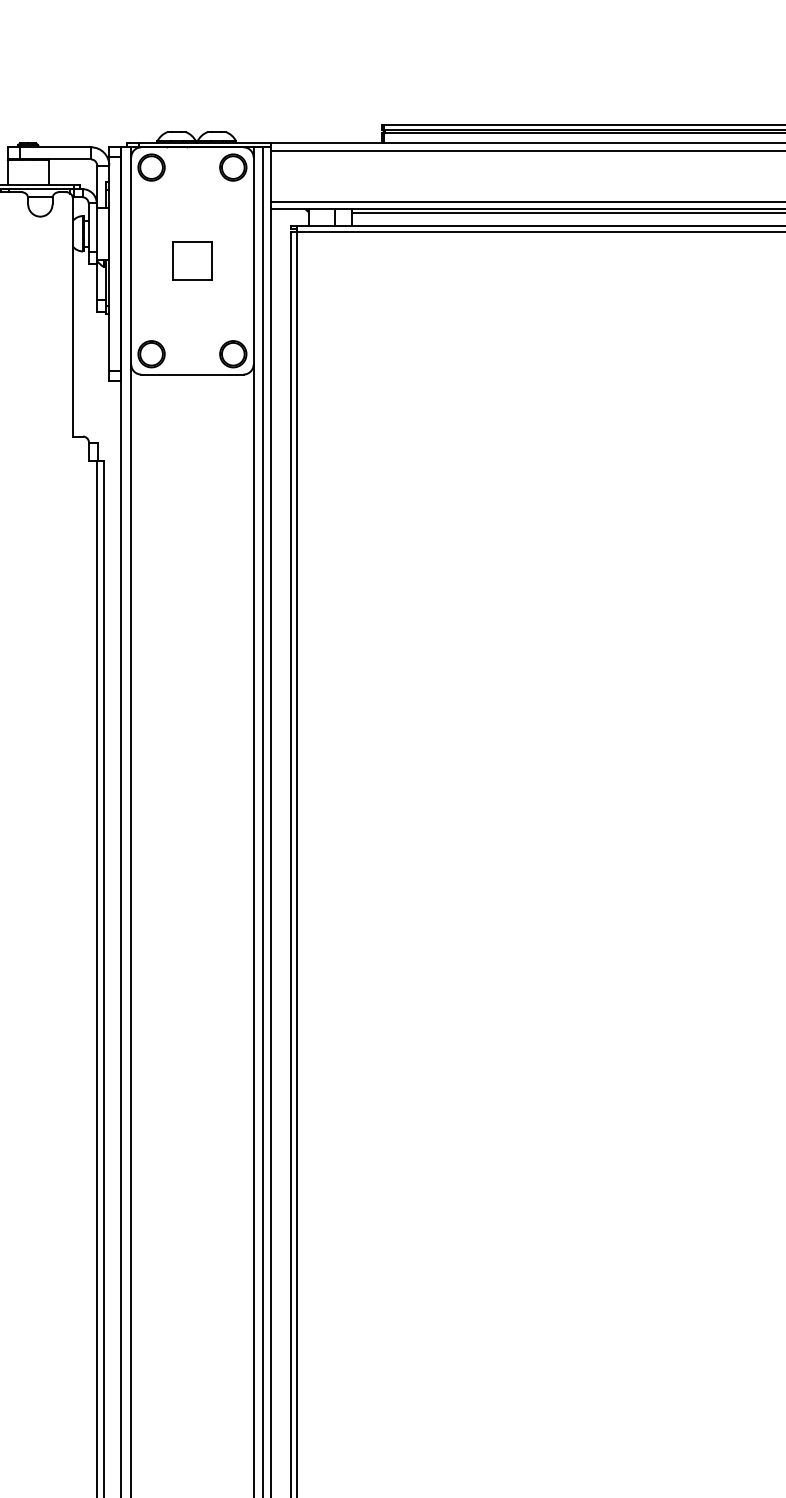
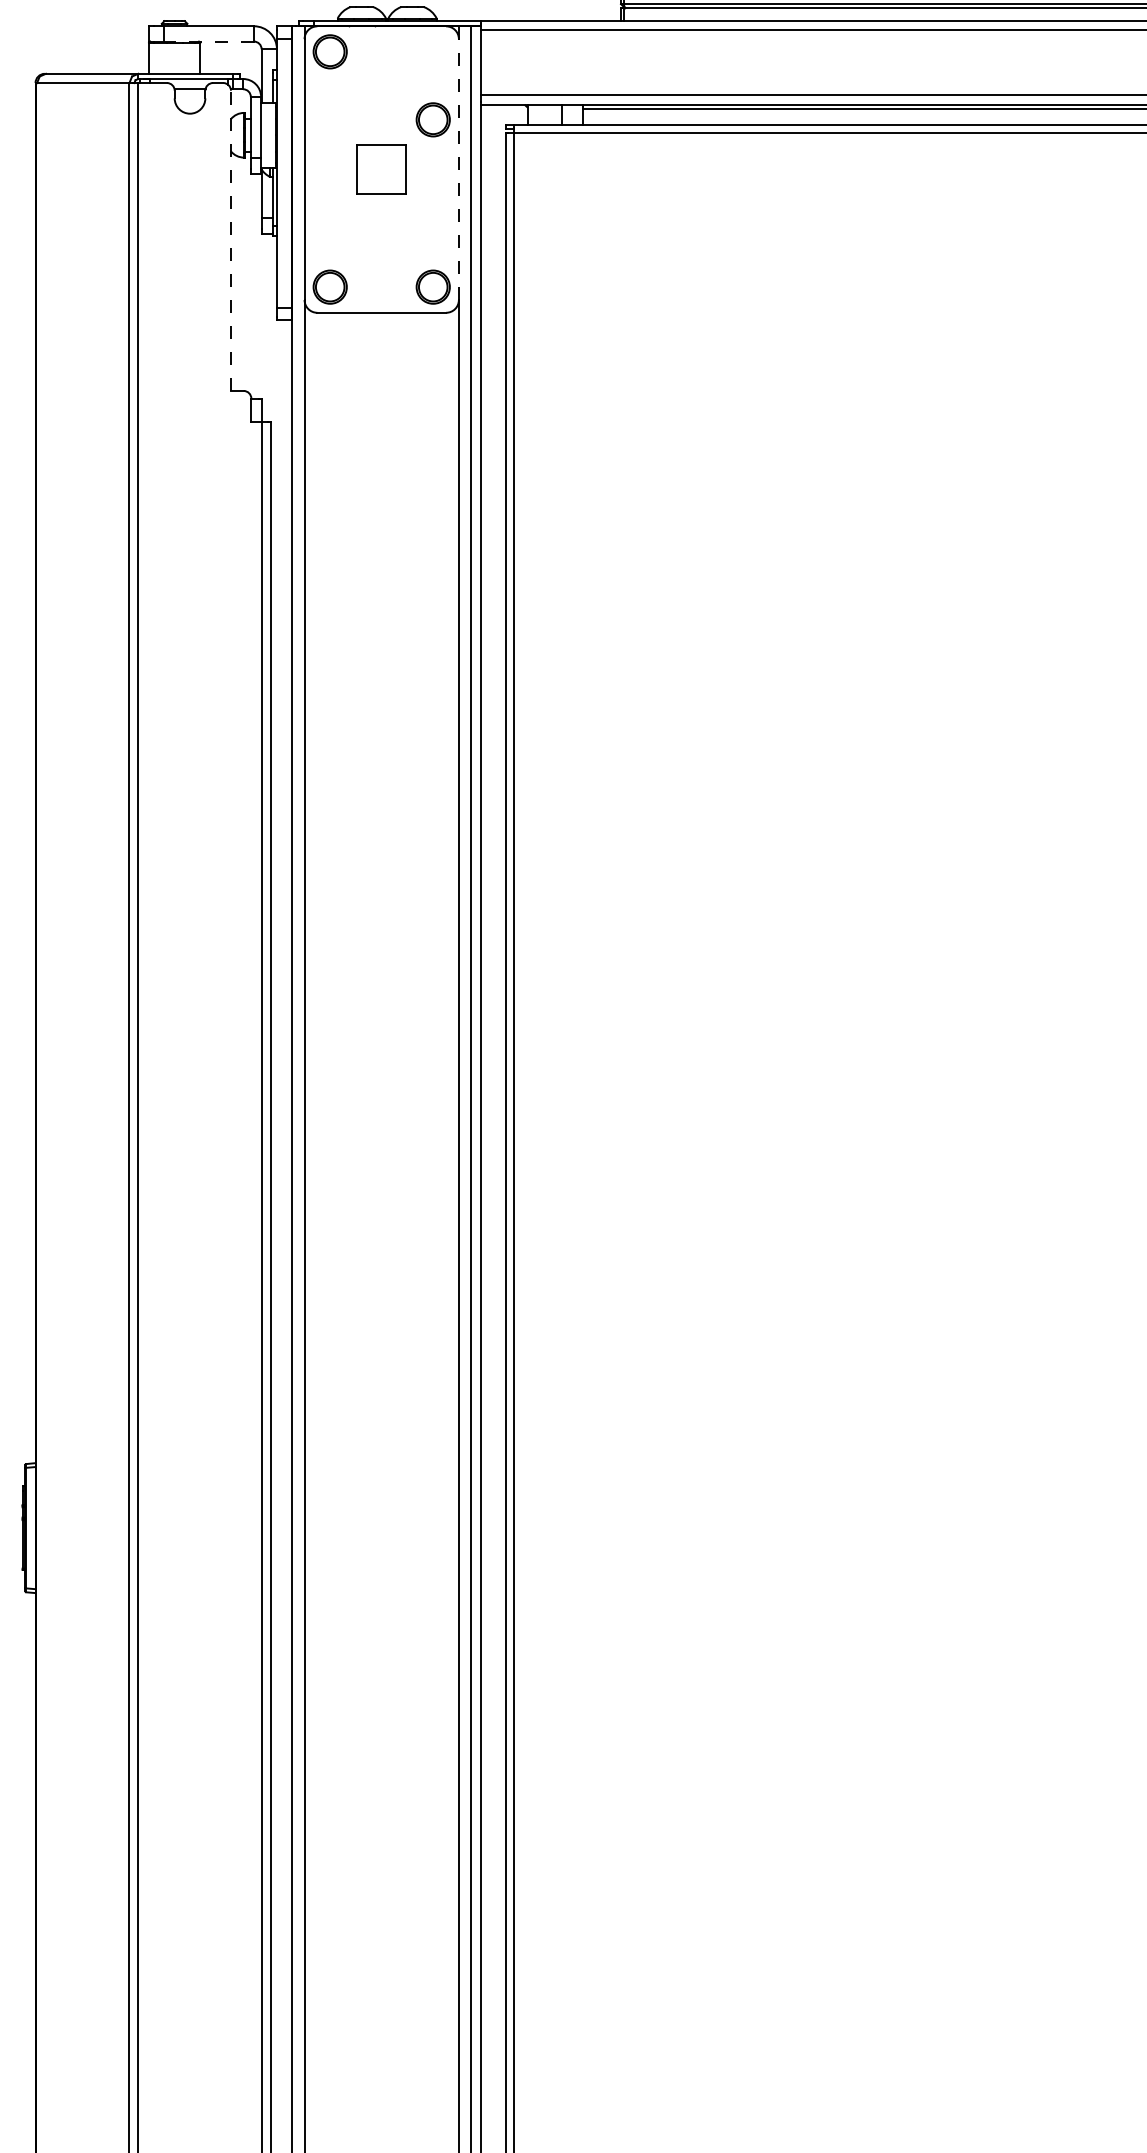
line: (55, 159) -> (209, 41), solid -> dashed
part: (232, 167) -> (432, 119), moved
line: (253, 260) -> (458, 169), solid -> dashed
line: (72, 317) -> (230, 240), solid -> dashed

